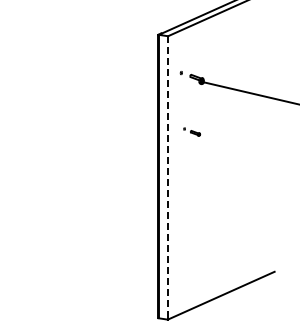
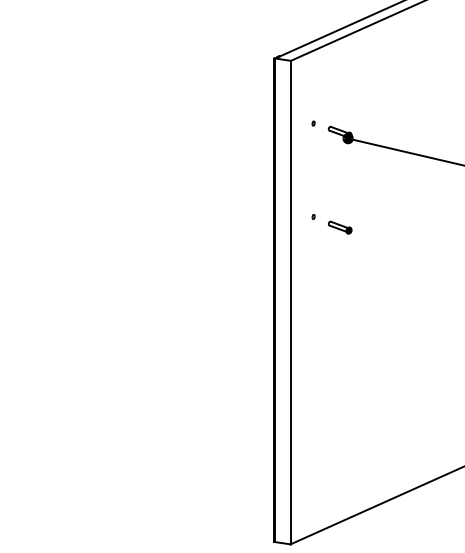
part: (191, 131) -> (330, 223), size x1.43
line: (168, 177) -> (291, 301), dashed -> solid

